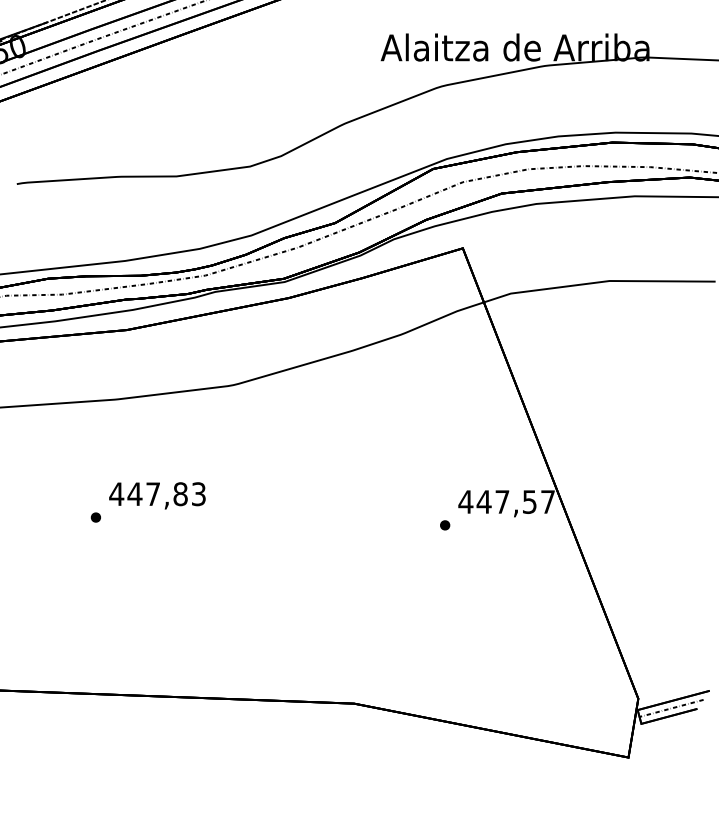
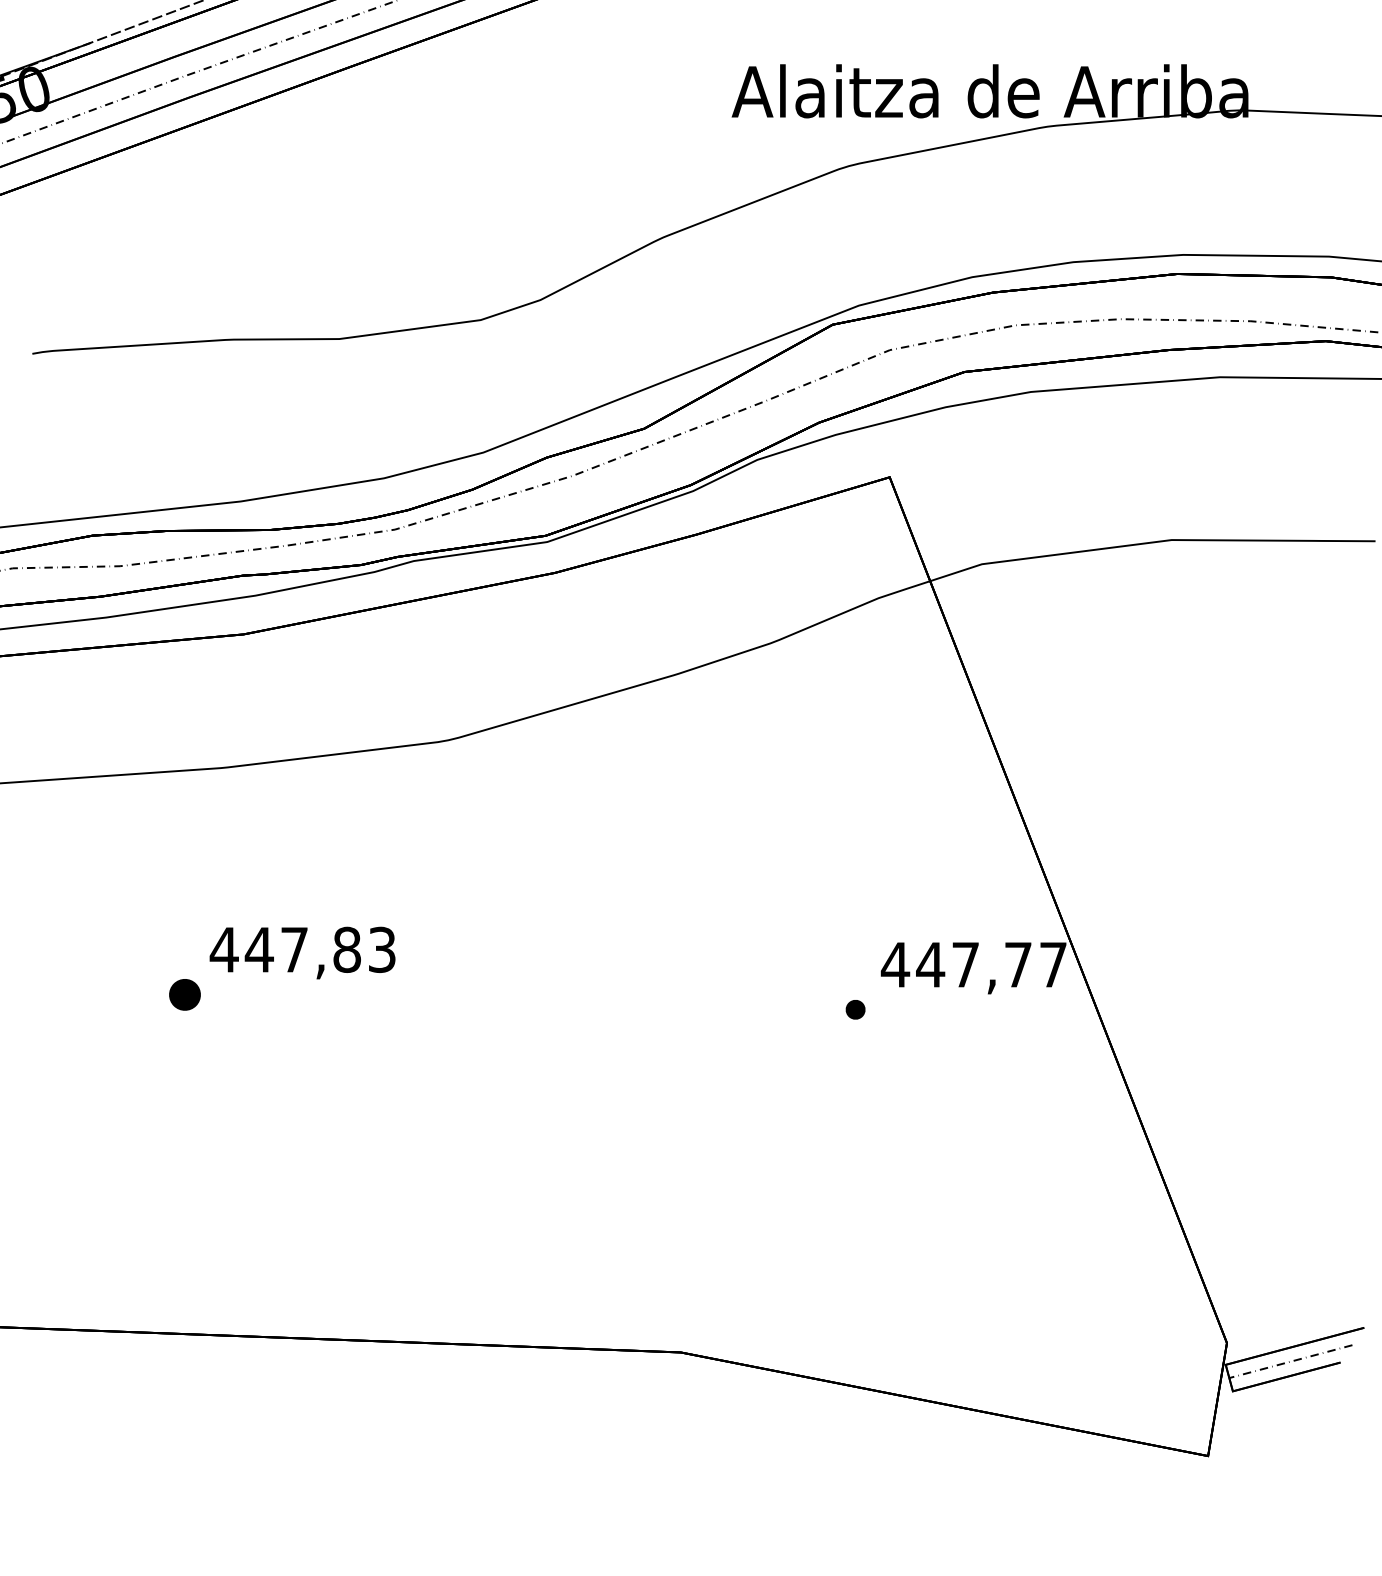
text: (529, 501) -> (1017, 963), 447,57 -> 447,77
part: (95, 517) -> (183, 994), size x1.6

